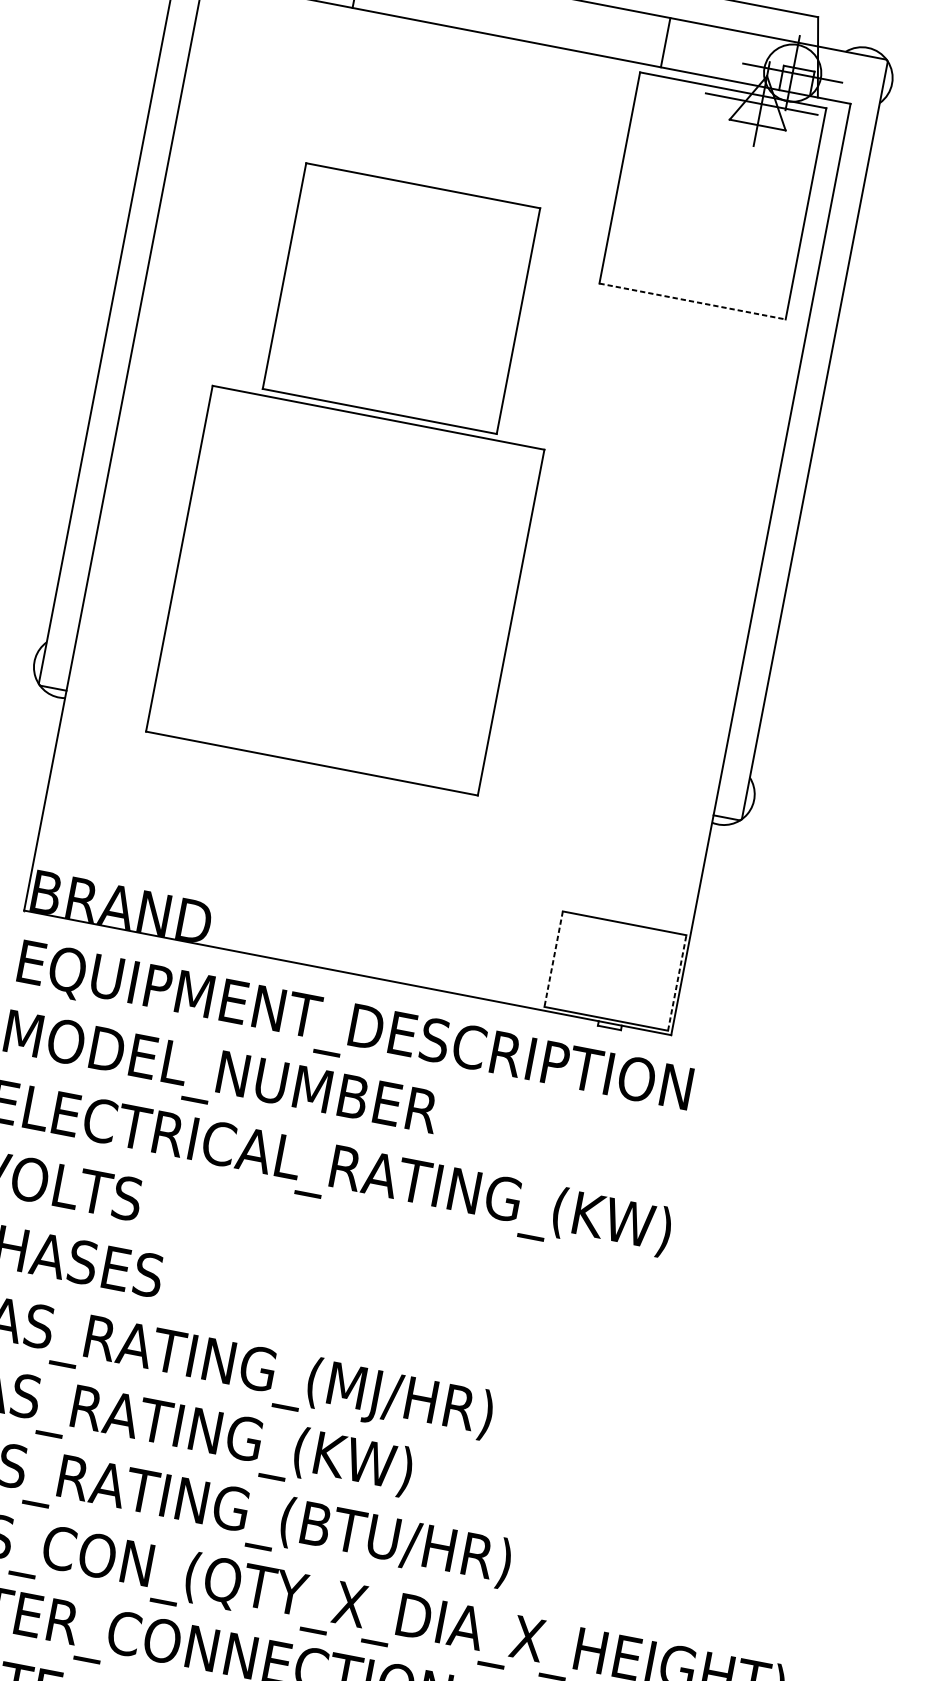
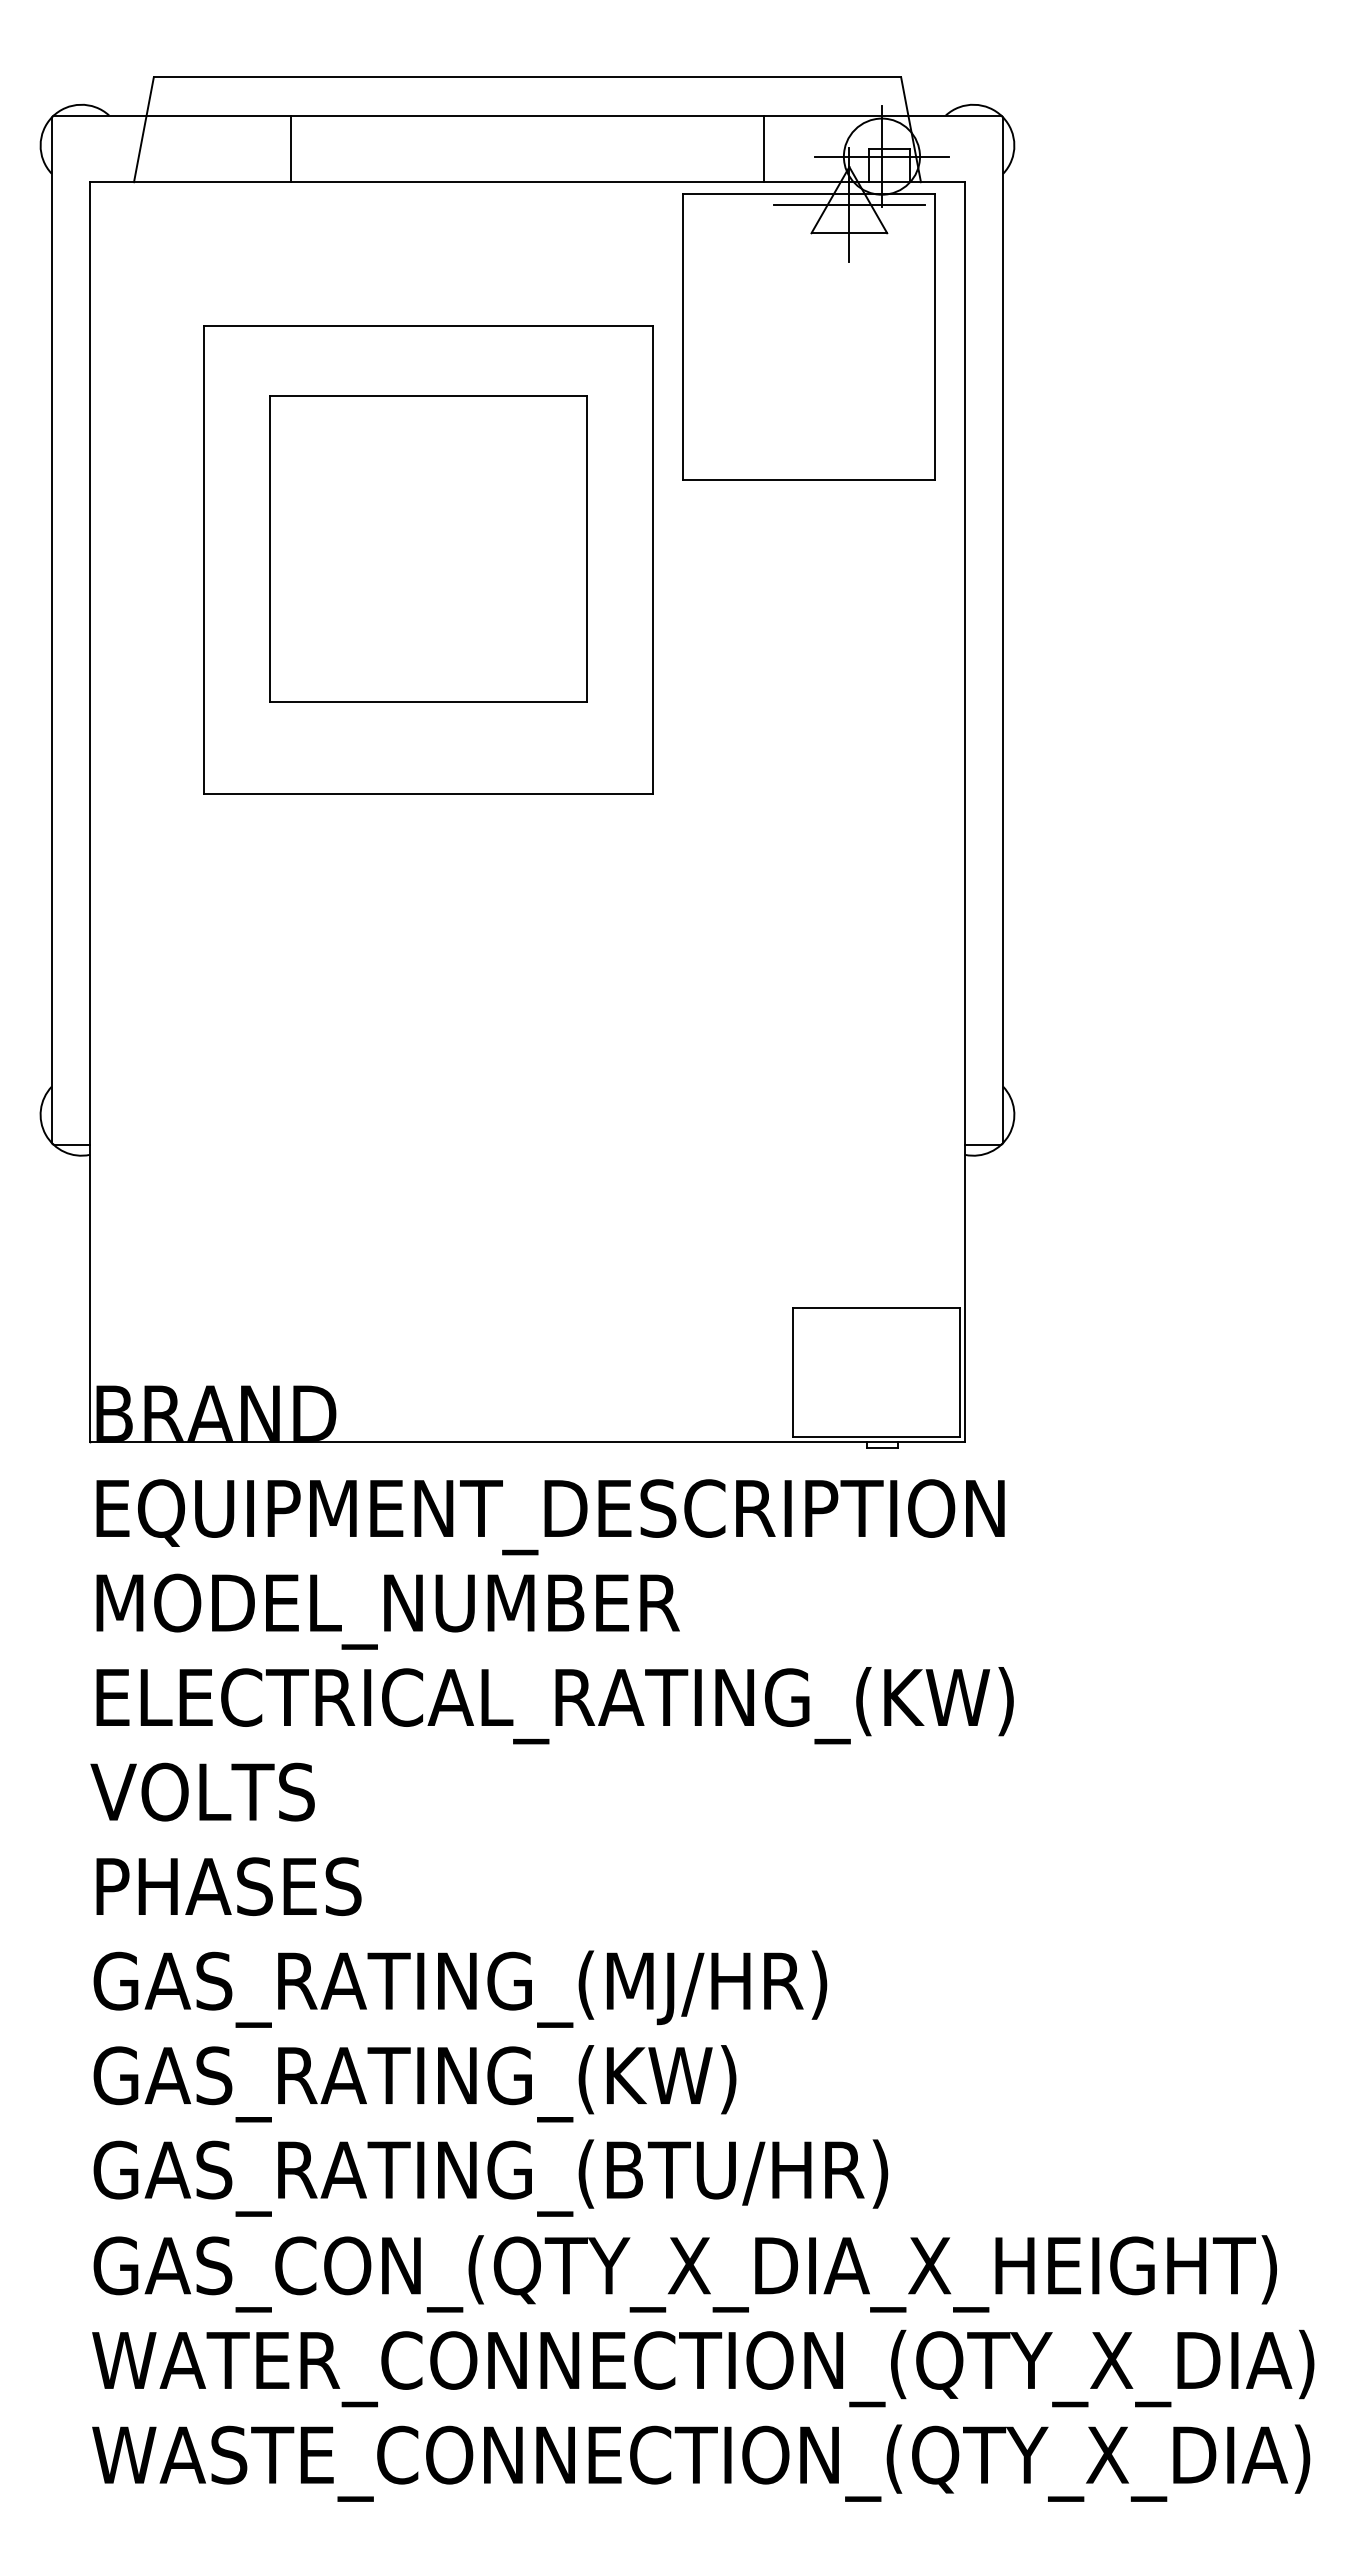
line: (665, 42) -> (763, 148), moved
line: (692, 301) -> (808, 479), dashed -> solid
part: (345, 590) -> (428, 559), moved
line: (553, 958) -> (792, 1372), dashed -> solid
line: (676, 982) -> (959, 1372), dashed -> solid

